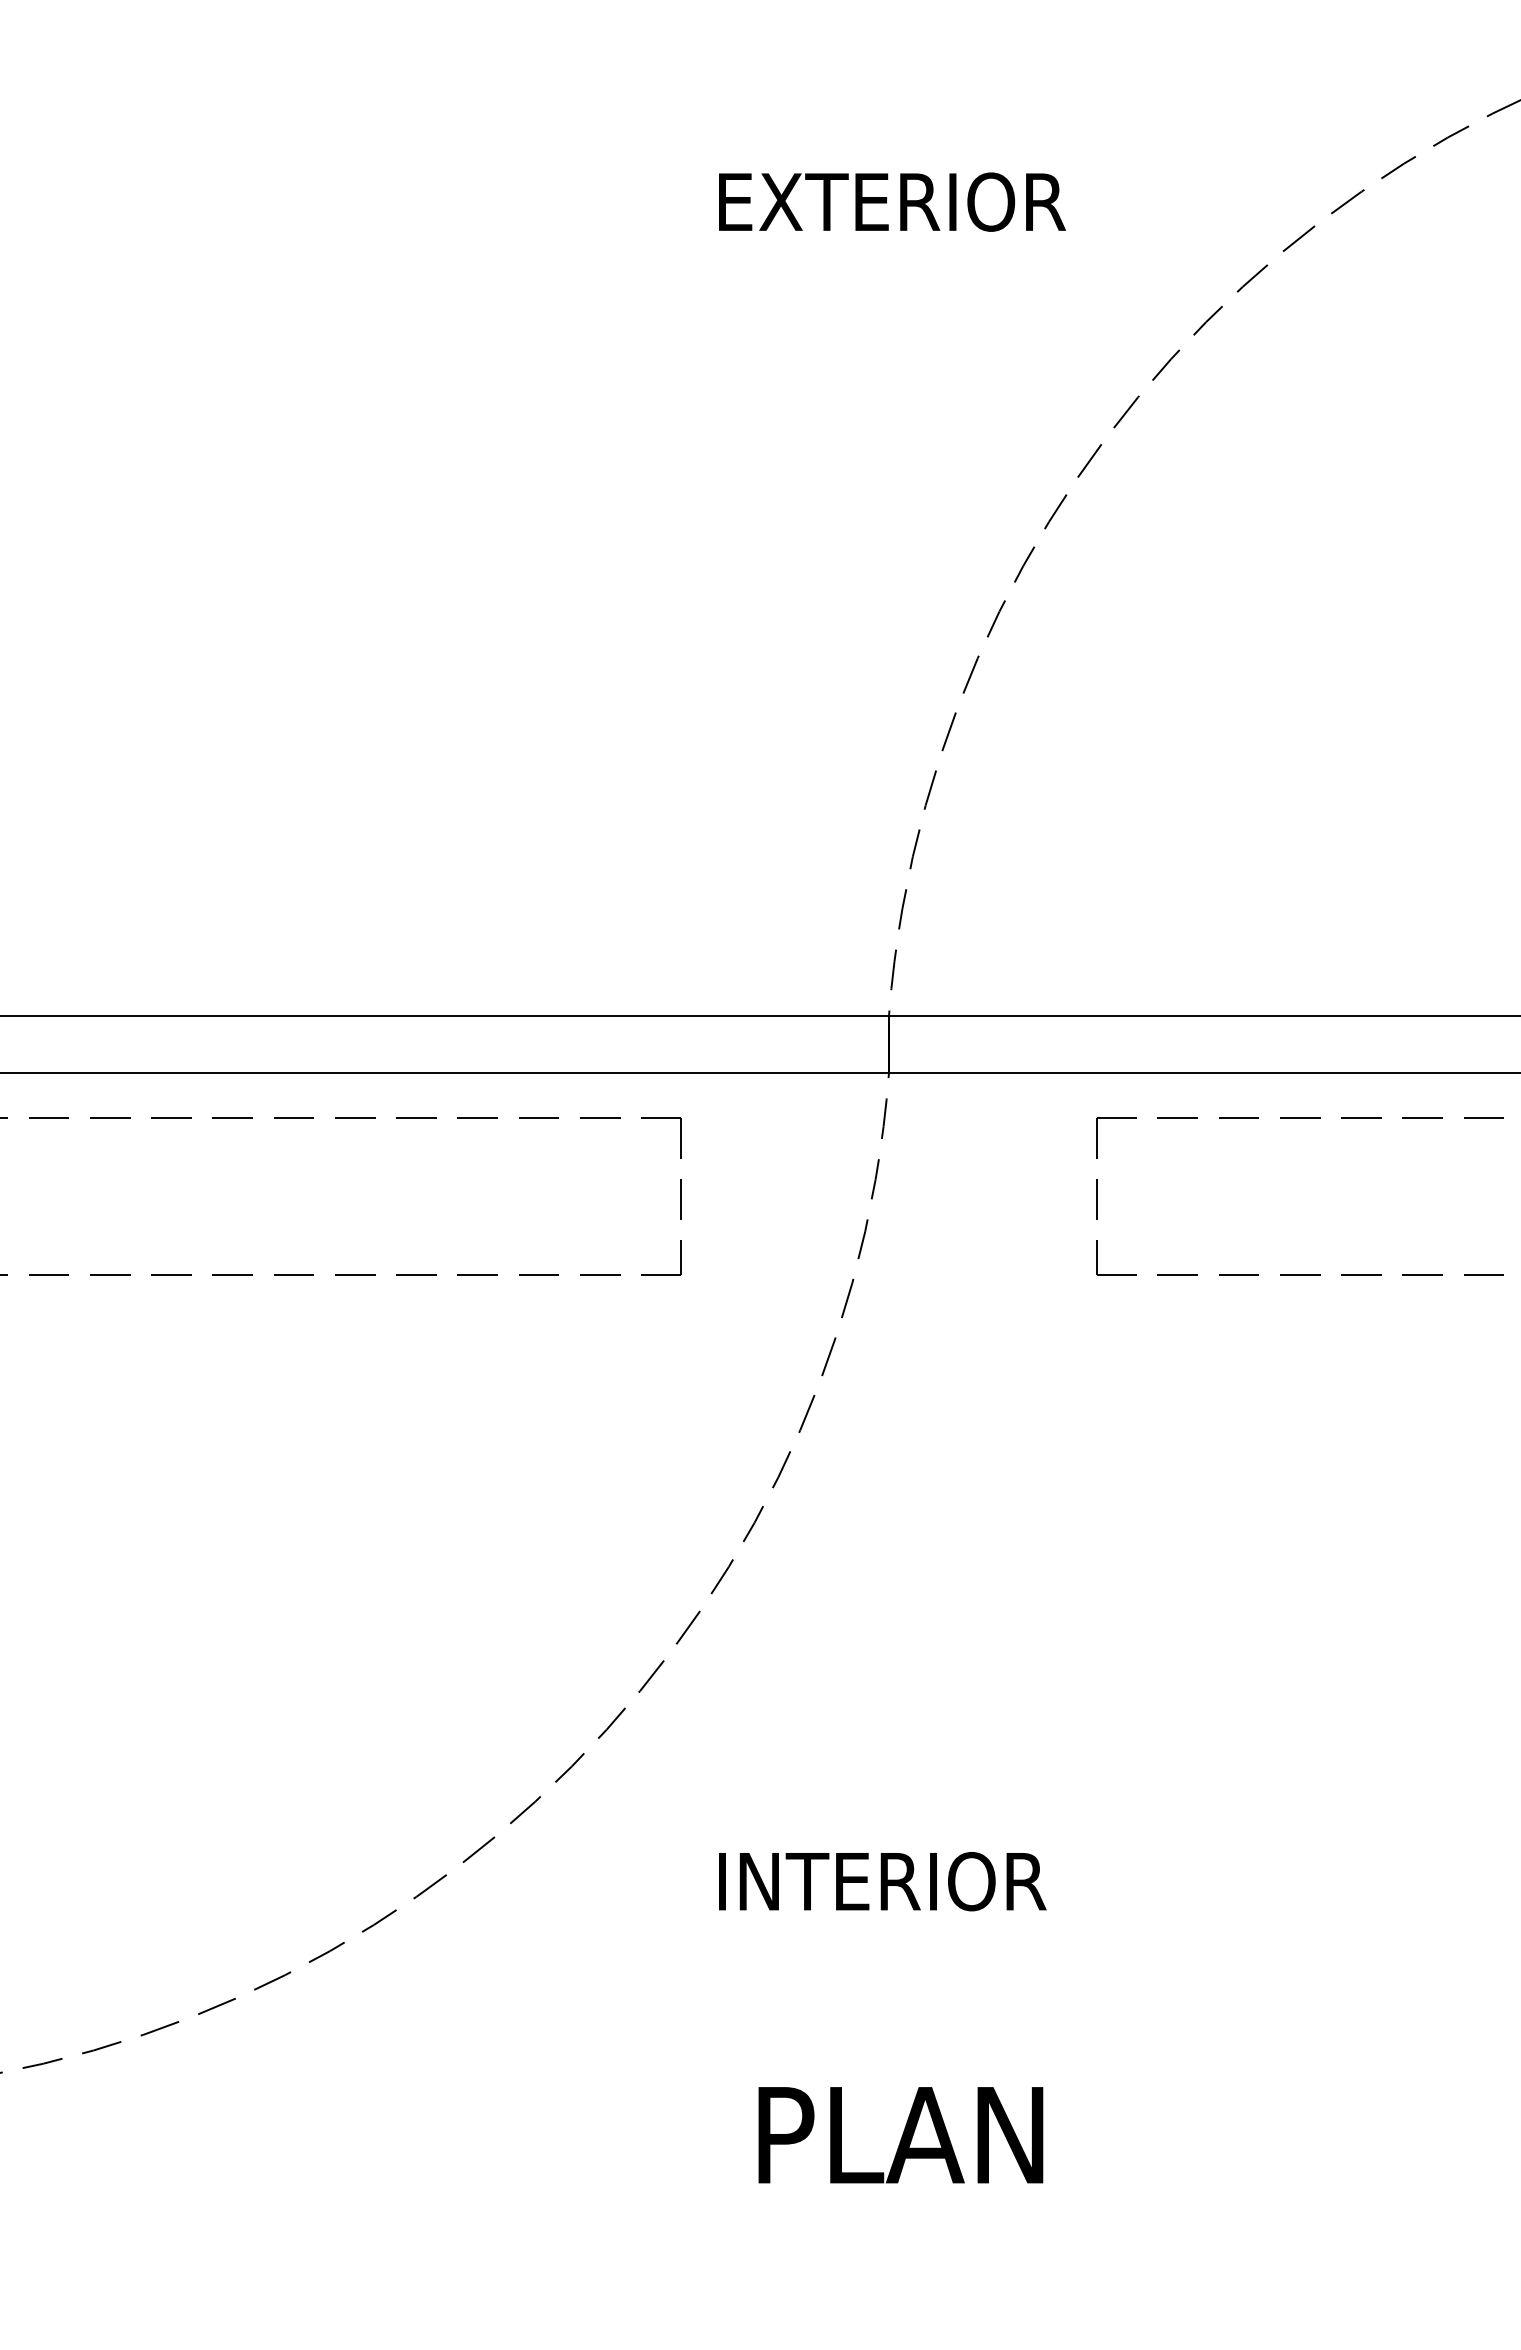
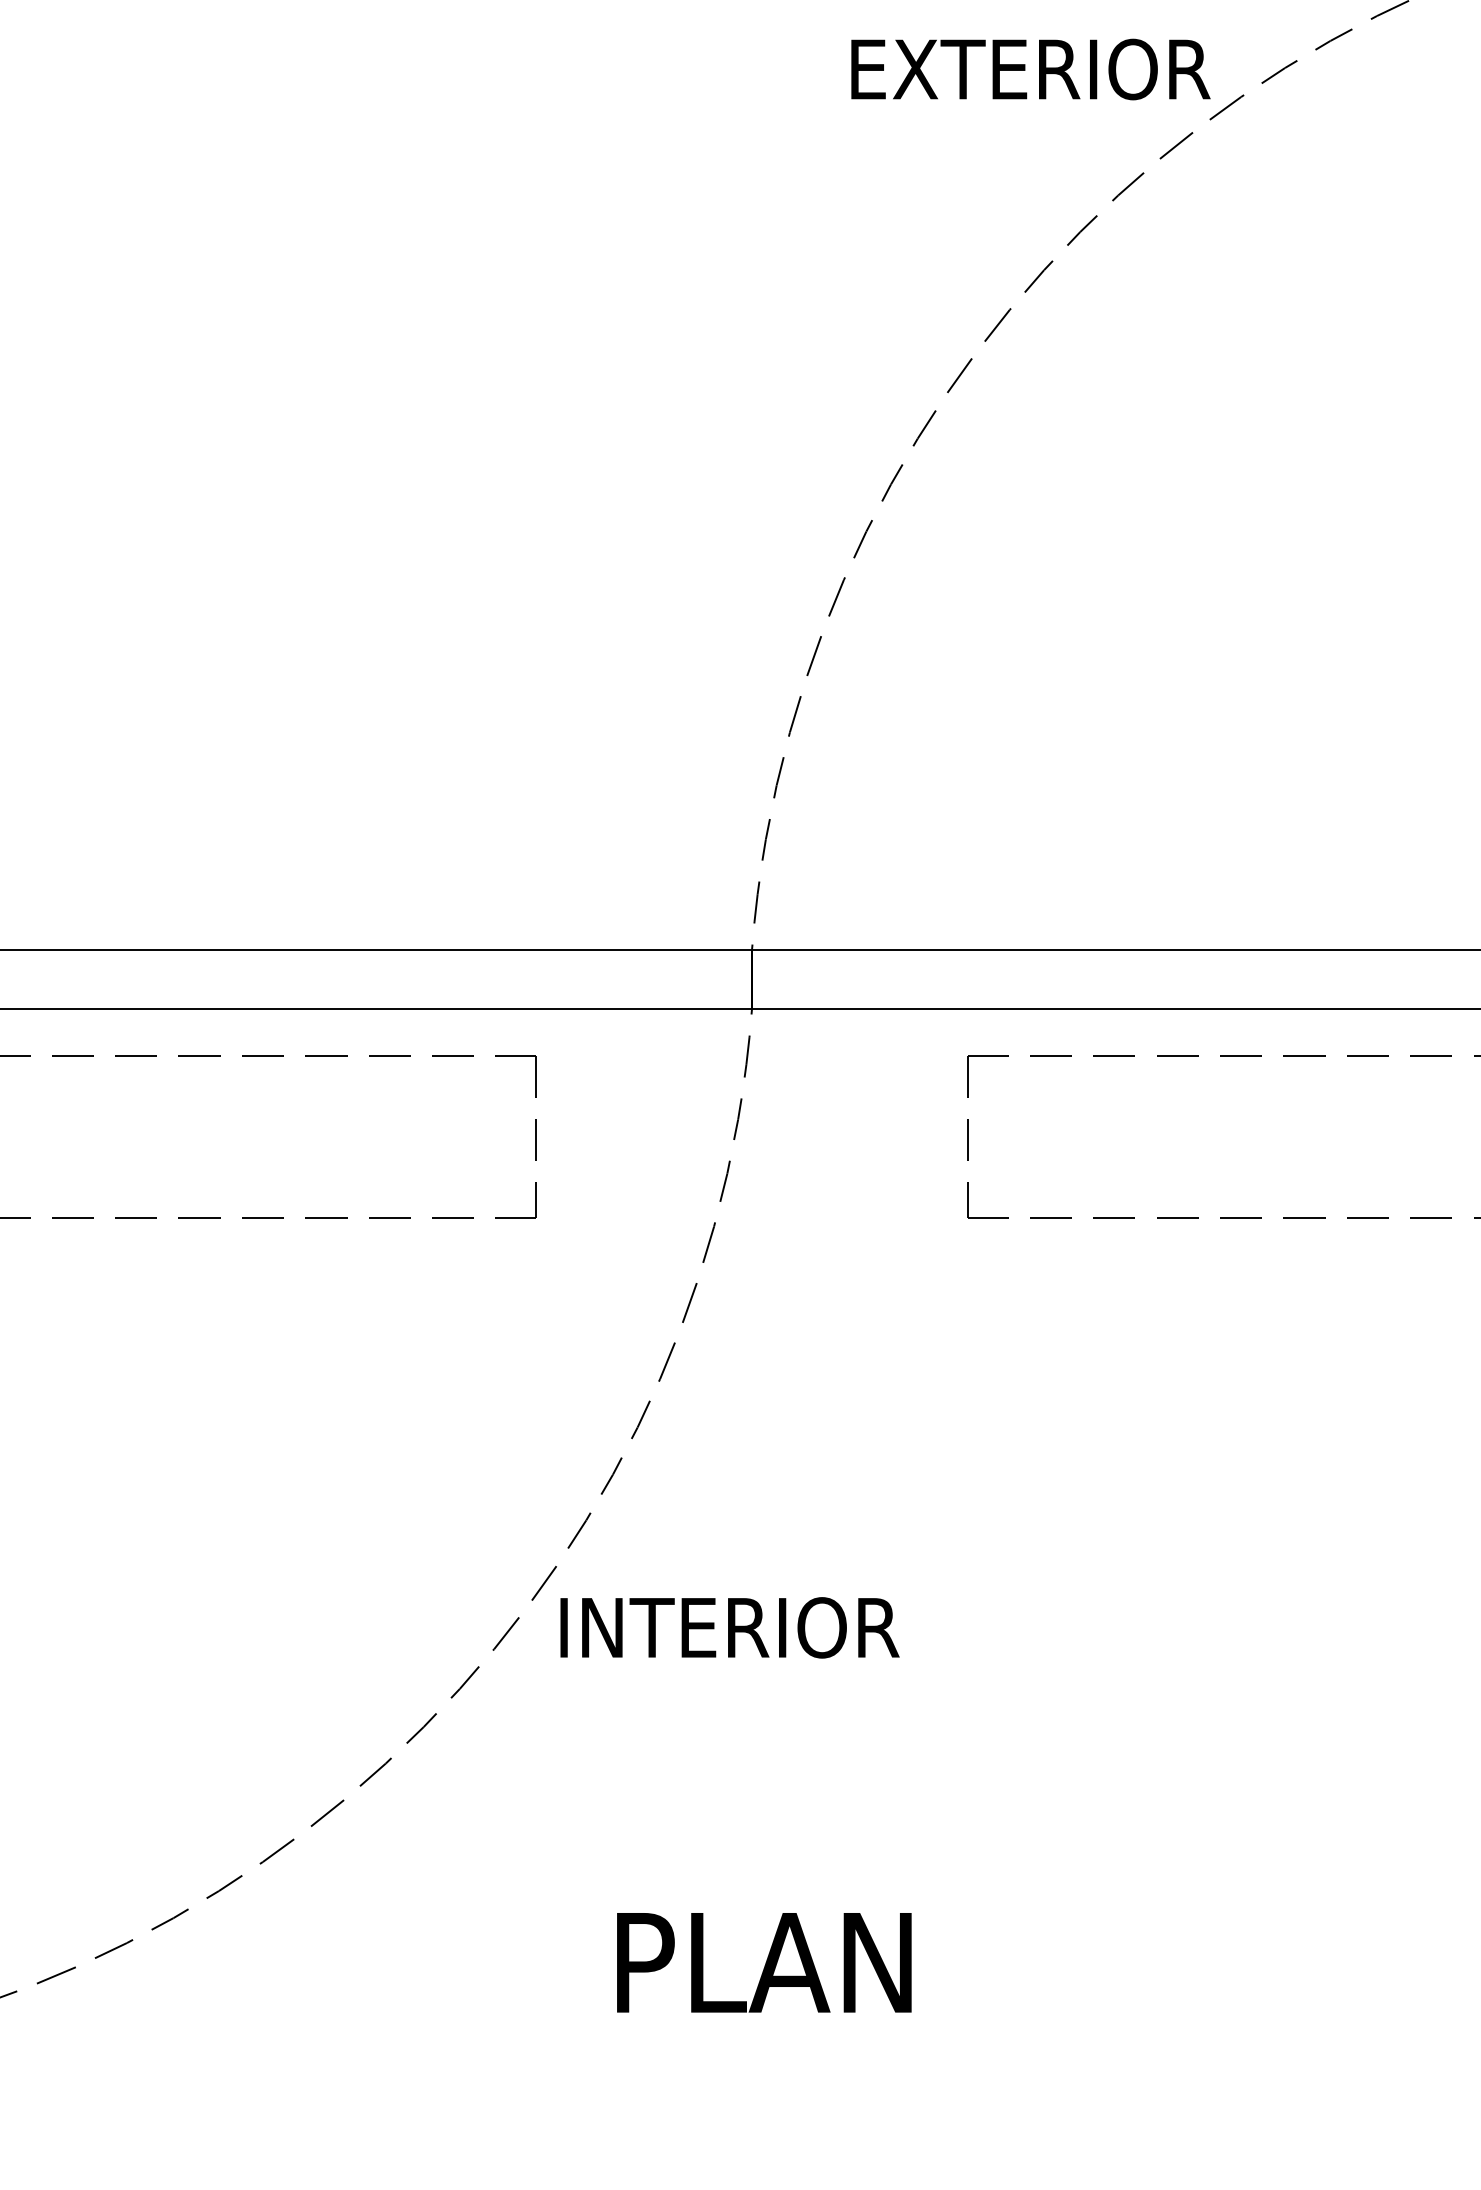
text: (892, 201) -> (1030, 68), moved
text: (882, 1881) -> (729, 1627), moved
text: (900, 2135) -> (763, 1963), moved

